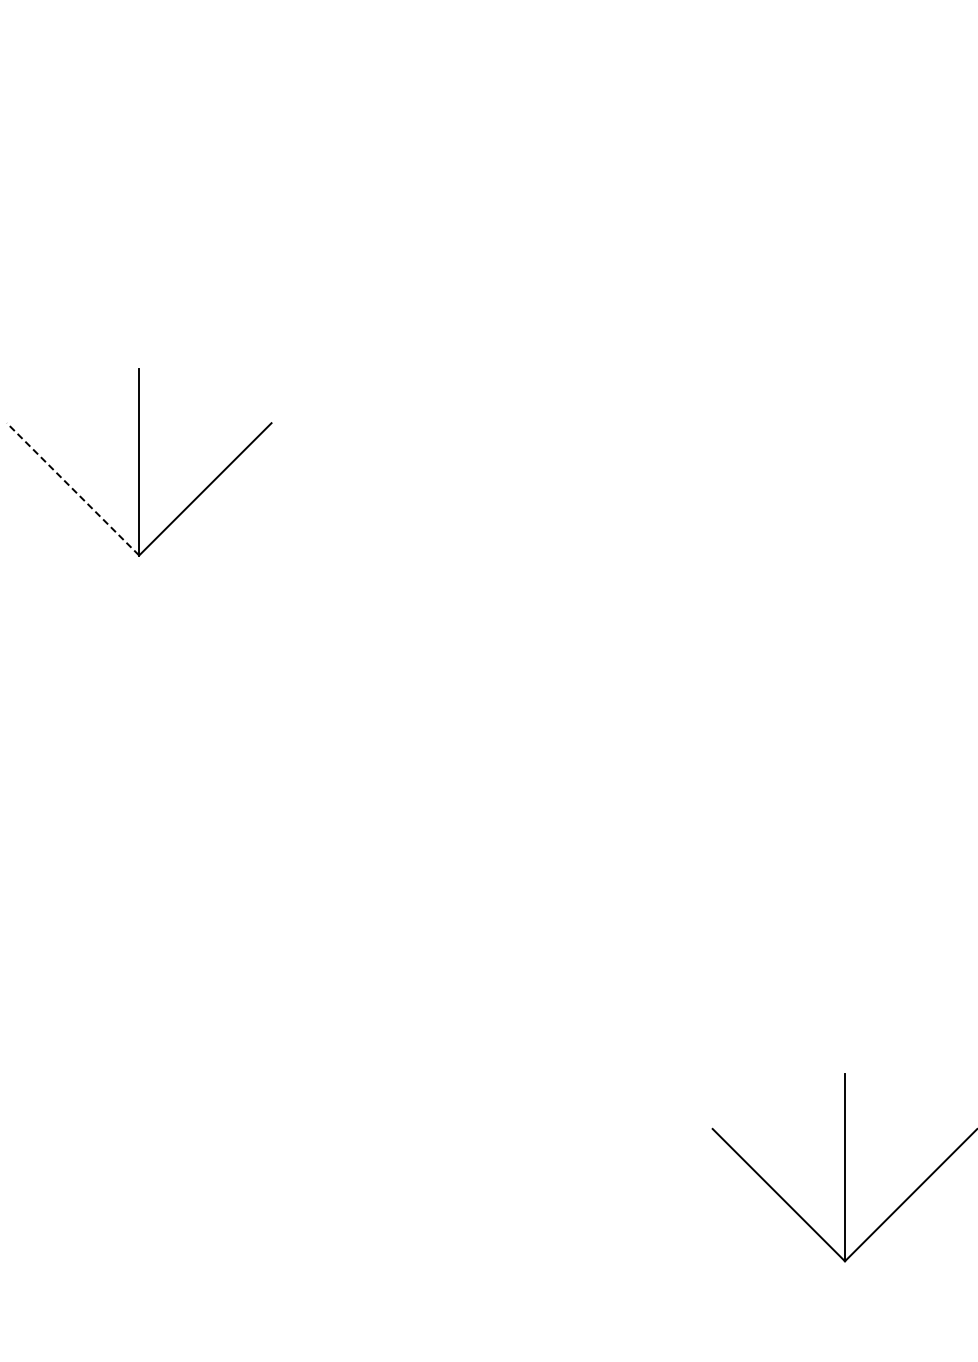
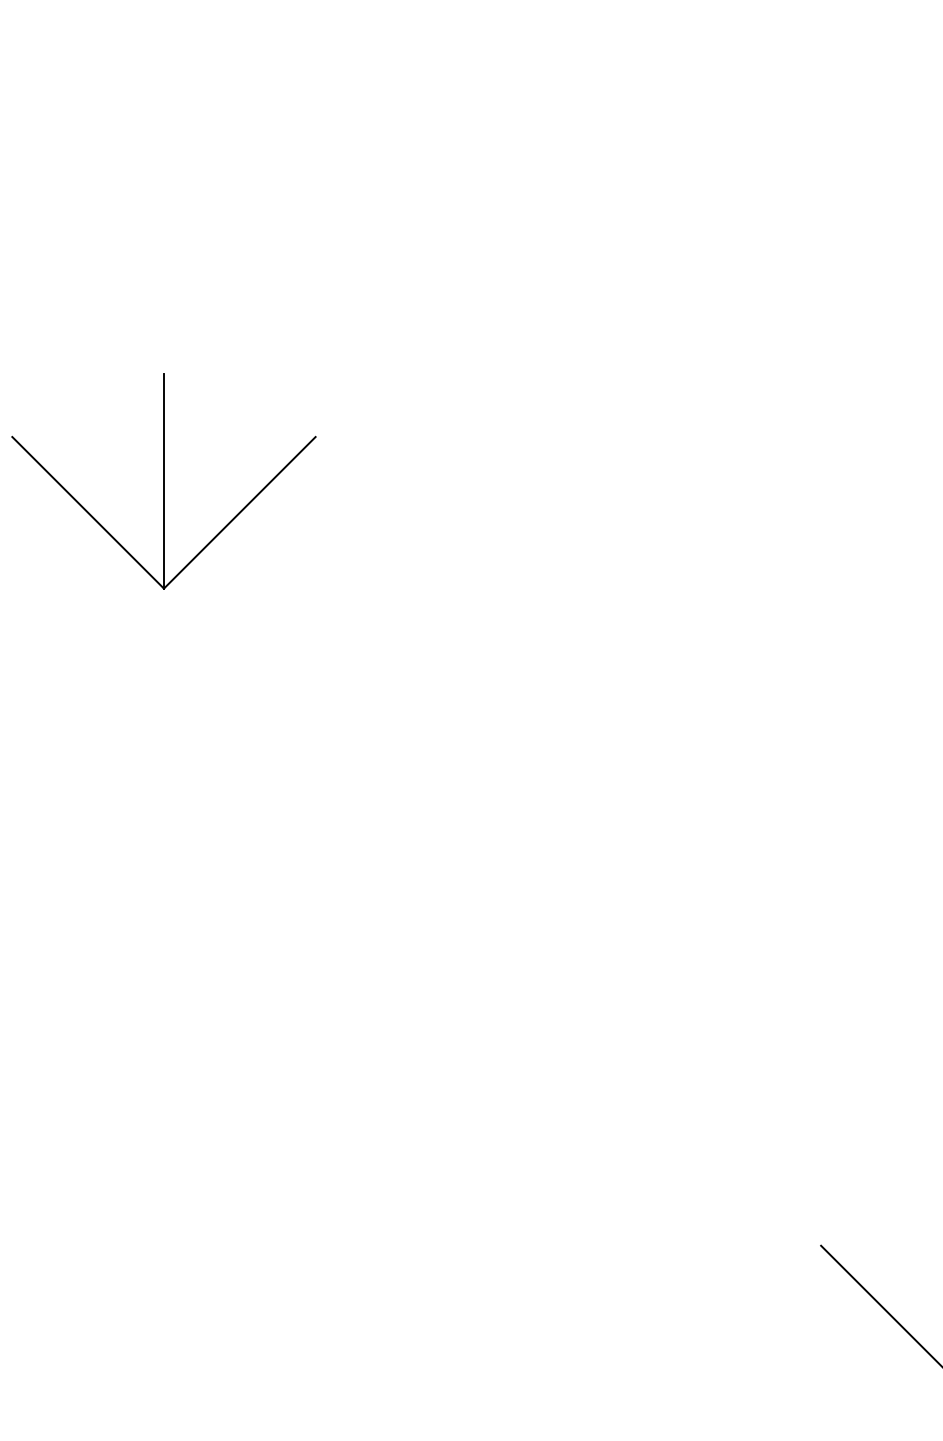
line: (73, 489) -> (88, 513), dashed -> solid

